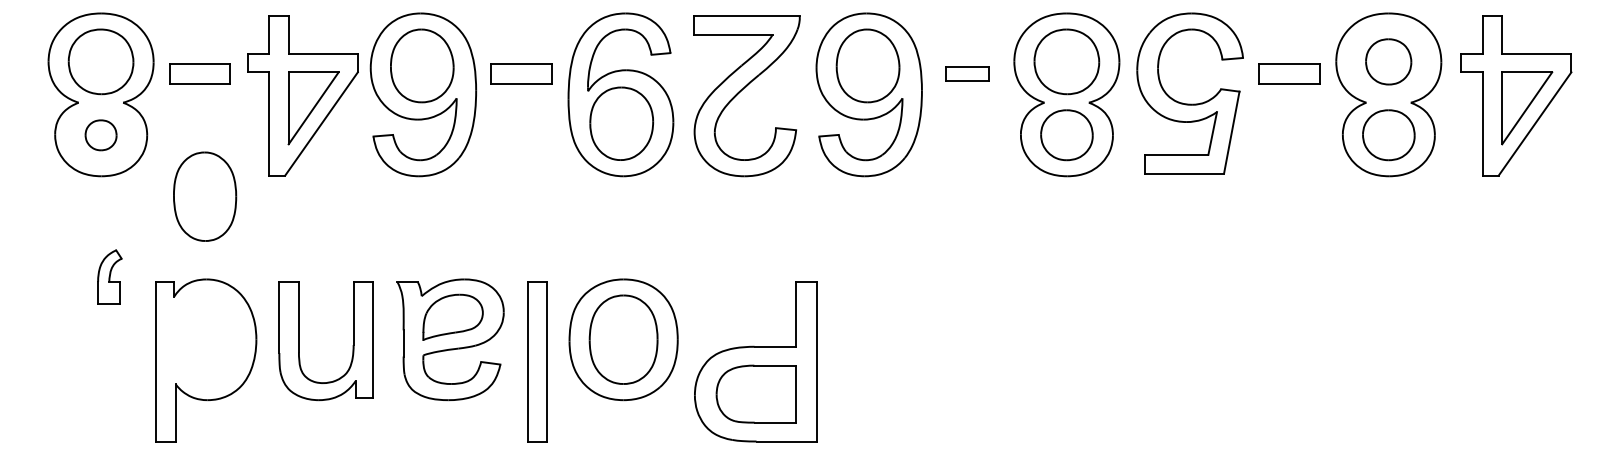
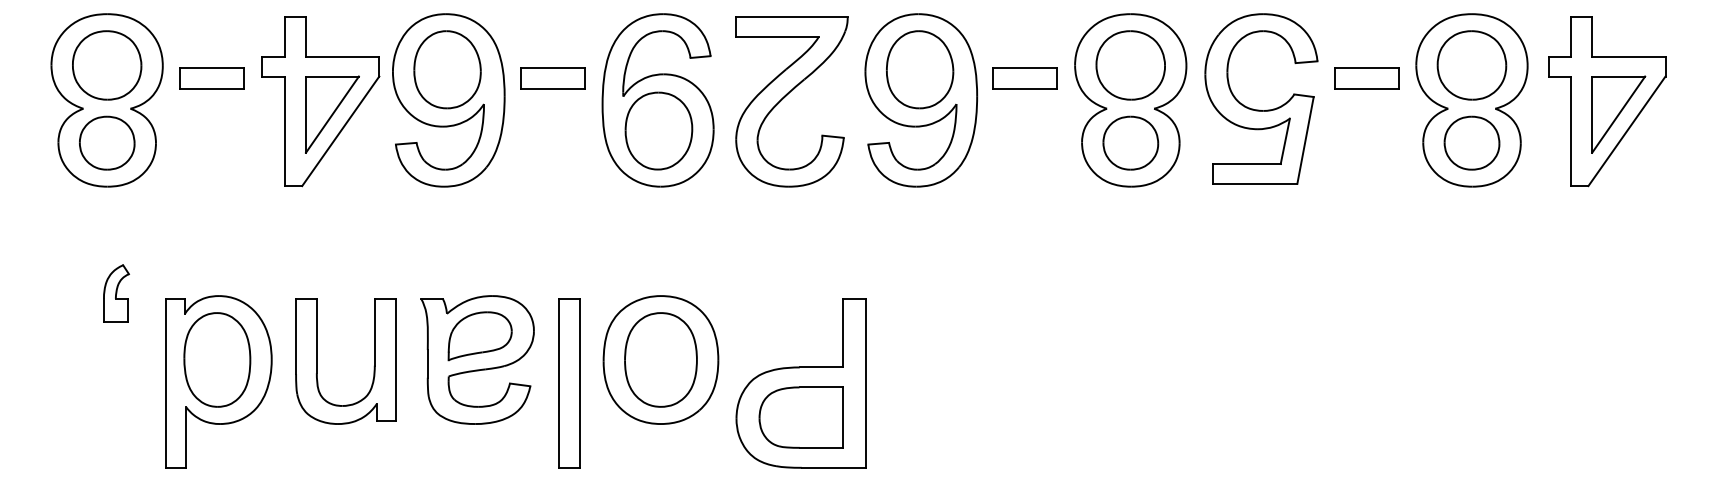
part: (1388, 61) -> (1471, 65), size x1.43
part: (967, 73) -> (1025, 77), size x1.43
part: (100, 135) -> (106, 143), size x1.67
part: (205, 196) -> (217, 359), moved

